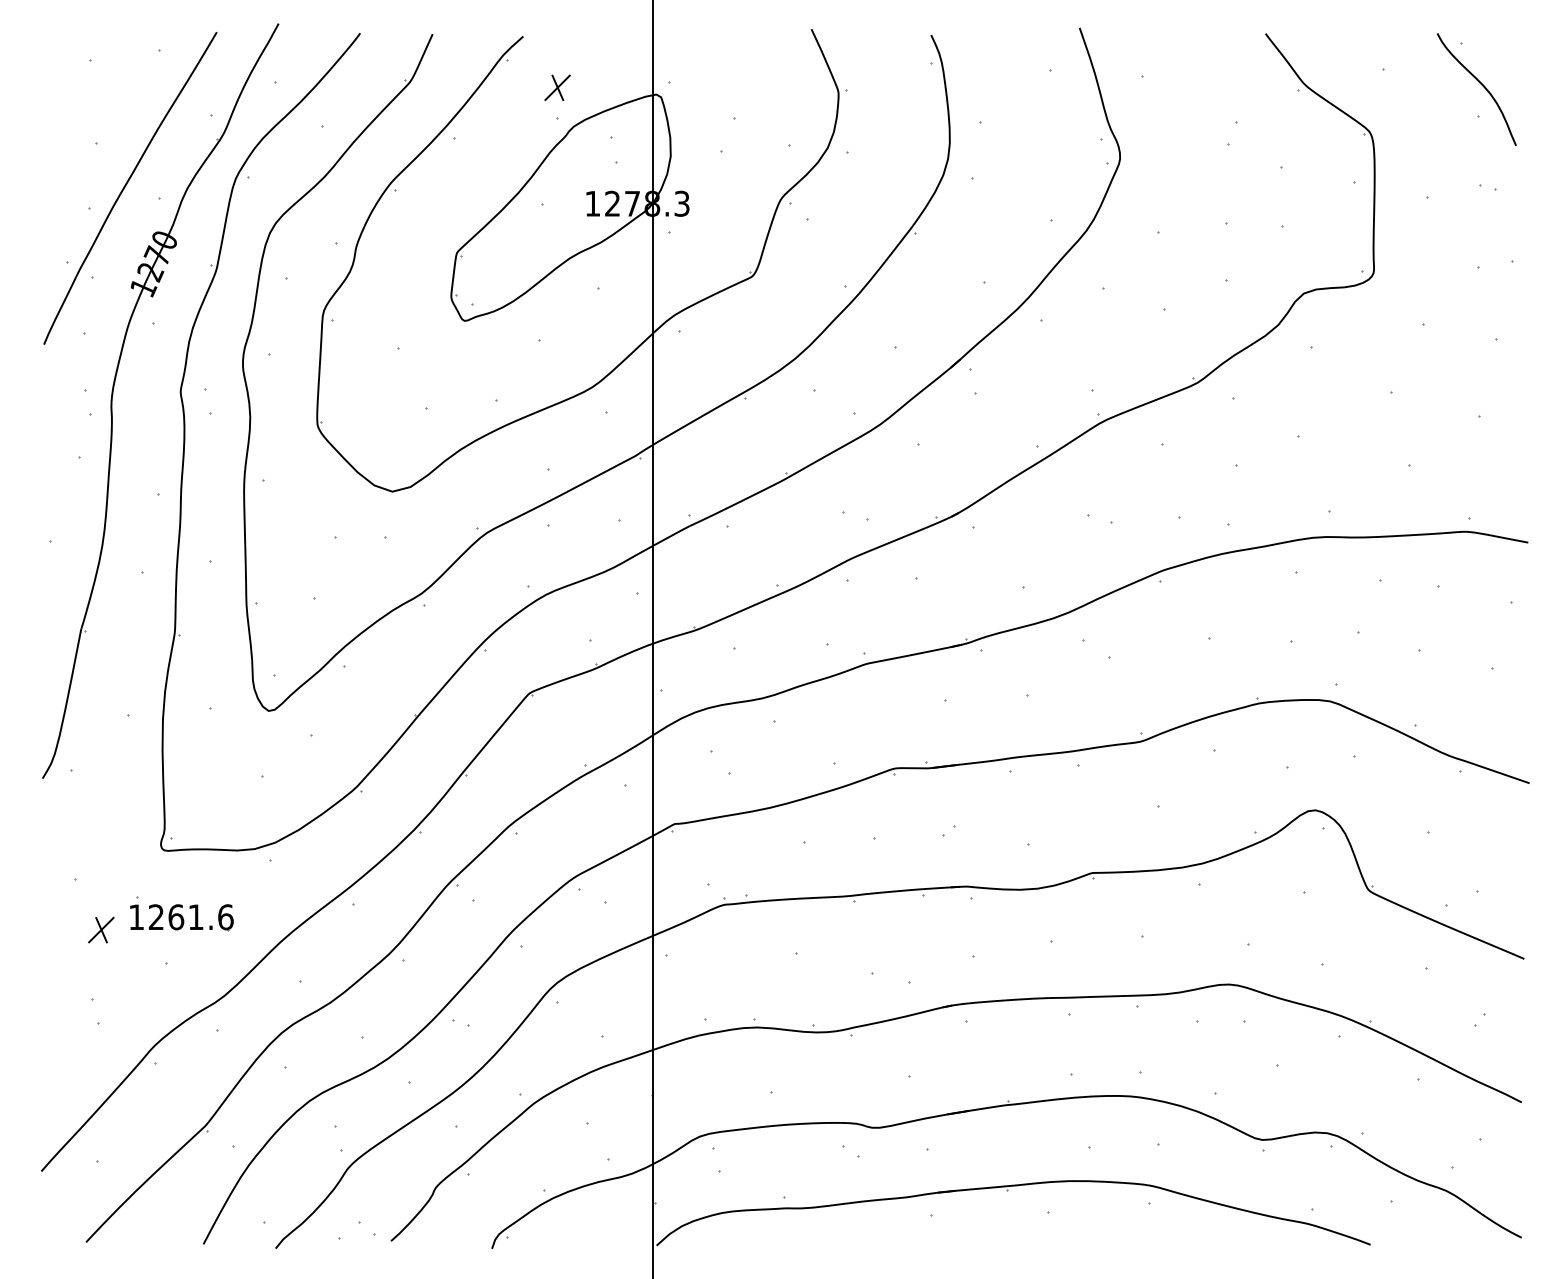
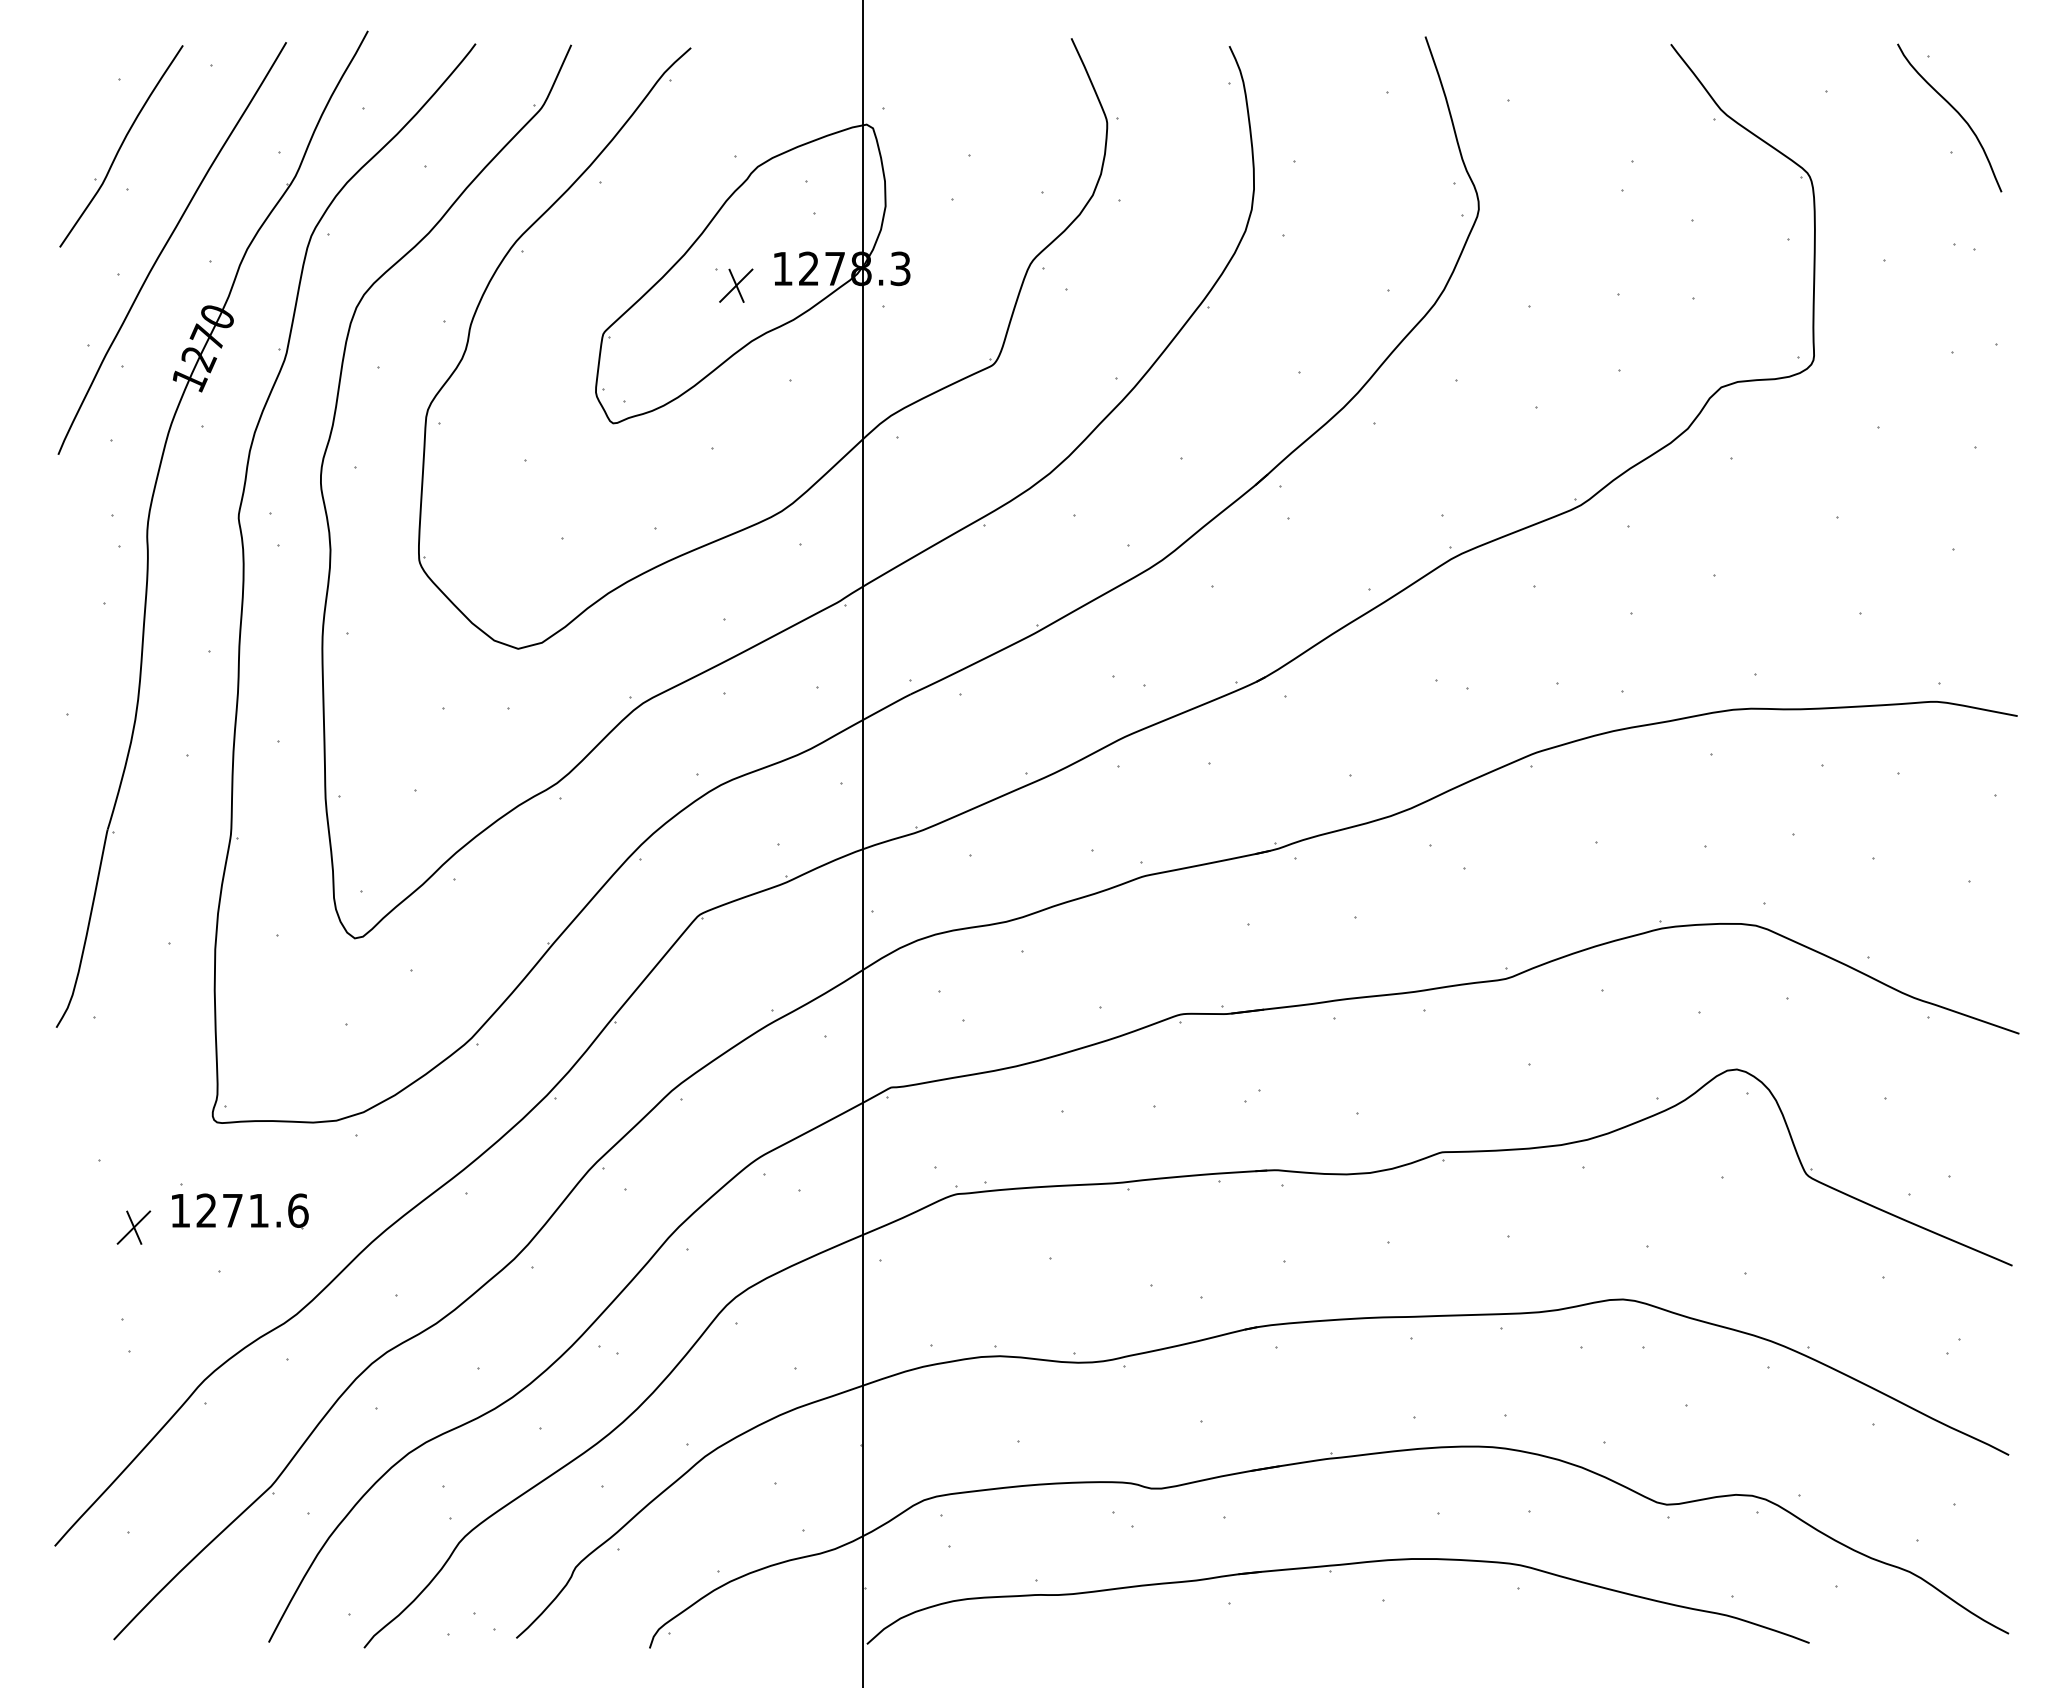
part: (557, 87) -> (736, 285), moved
part: (91, 111) -> (121, 146), added
text: (176, 917) -> (232, 1210), 1261.6 -> 1271.6

